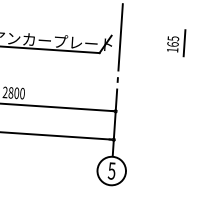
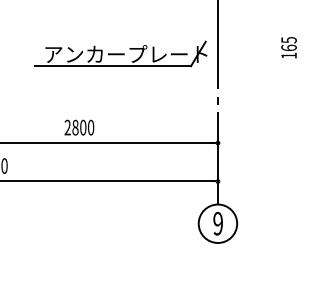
line: (184, 42) -> (304, 44), removed
text: (111, 170) -> (217, 223), 5 -> 9

